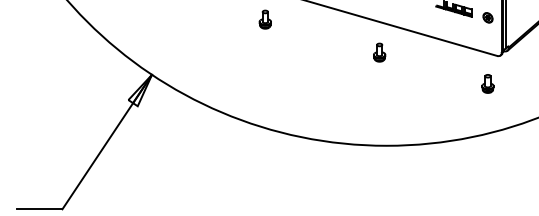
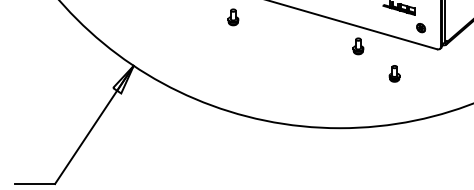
part: (487, 17) -> (420, 27), moved
part: (379, 52) -> (358, 46), moved
part: (487, 83) -> (394, 73), moved

